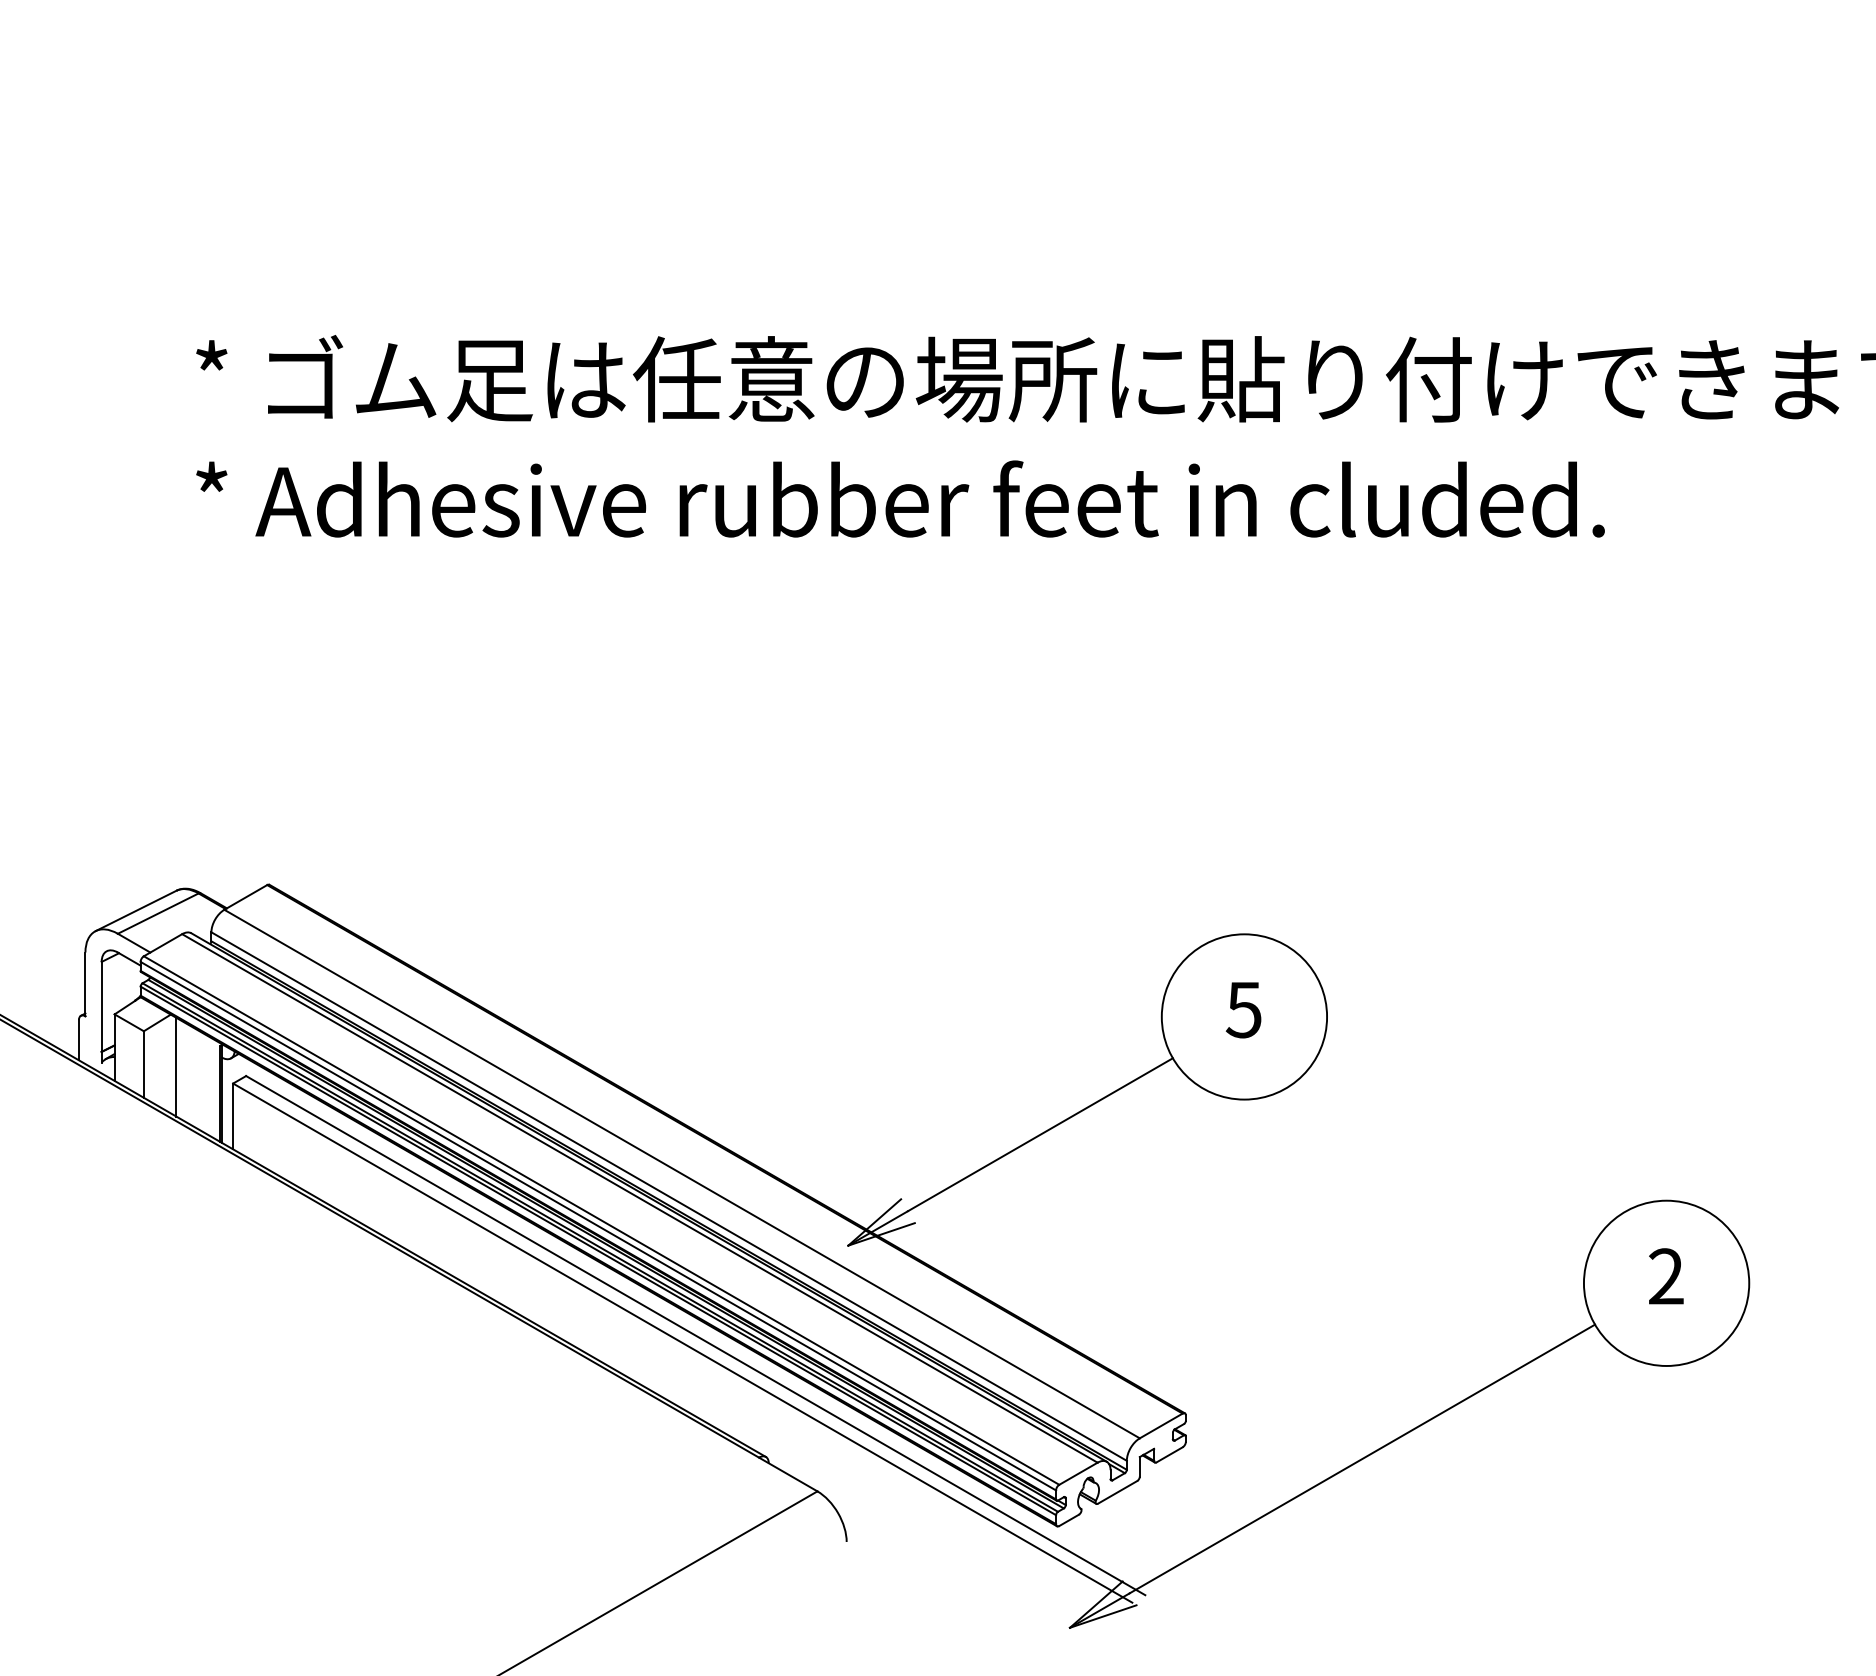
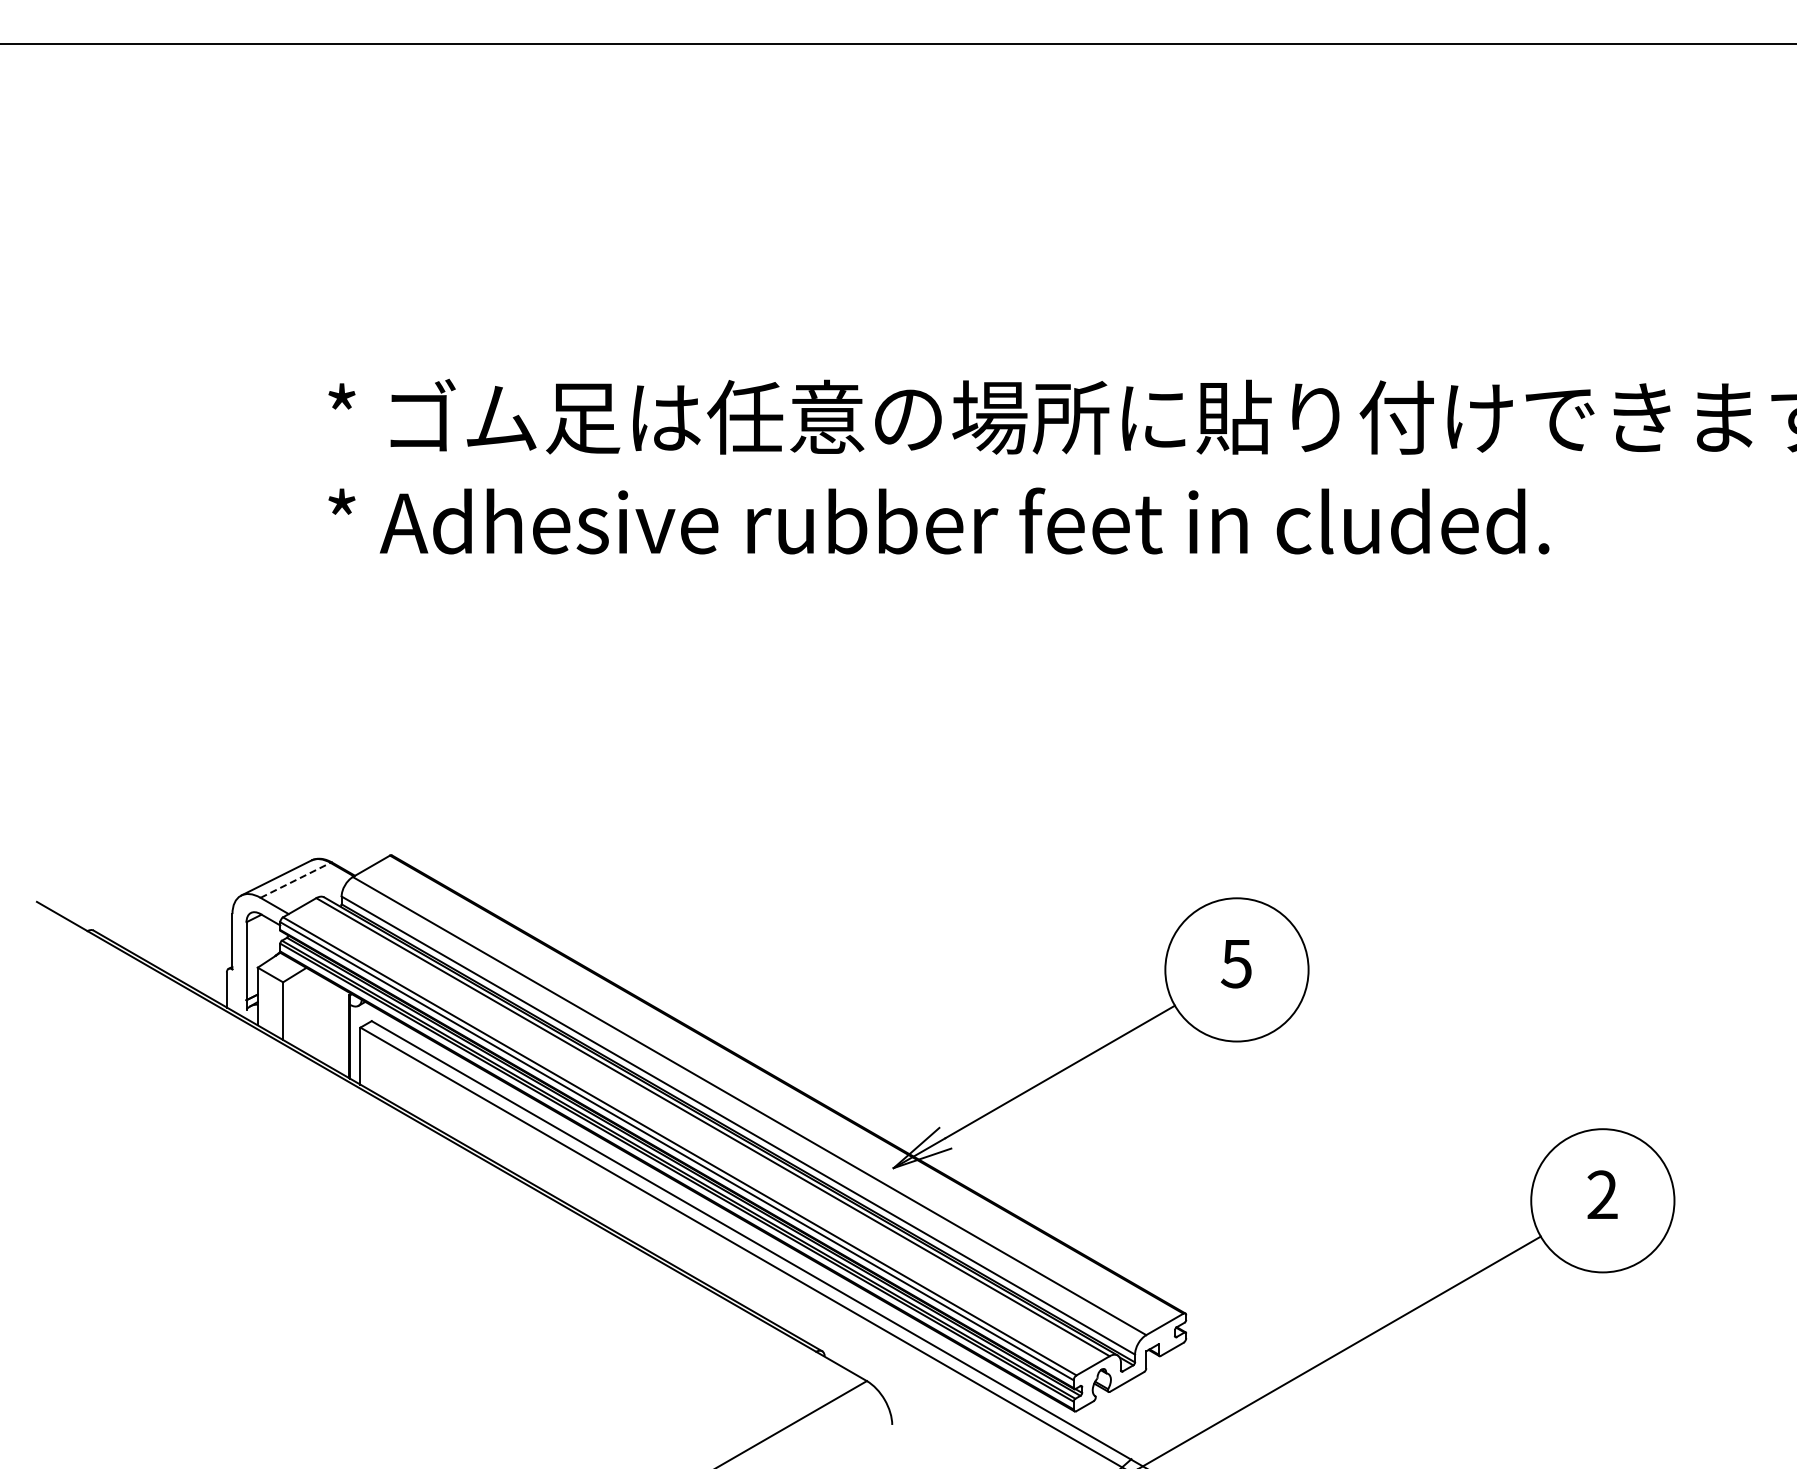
line: (159, 913) -> (296, 880), solid -> dashed
line: (176, 1067) -> (311, 1013), removed

